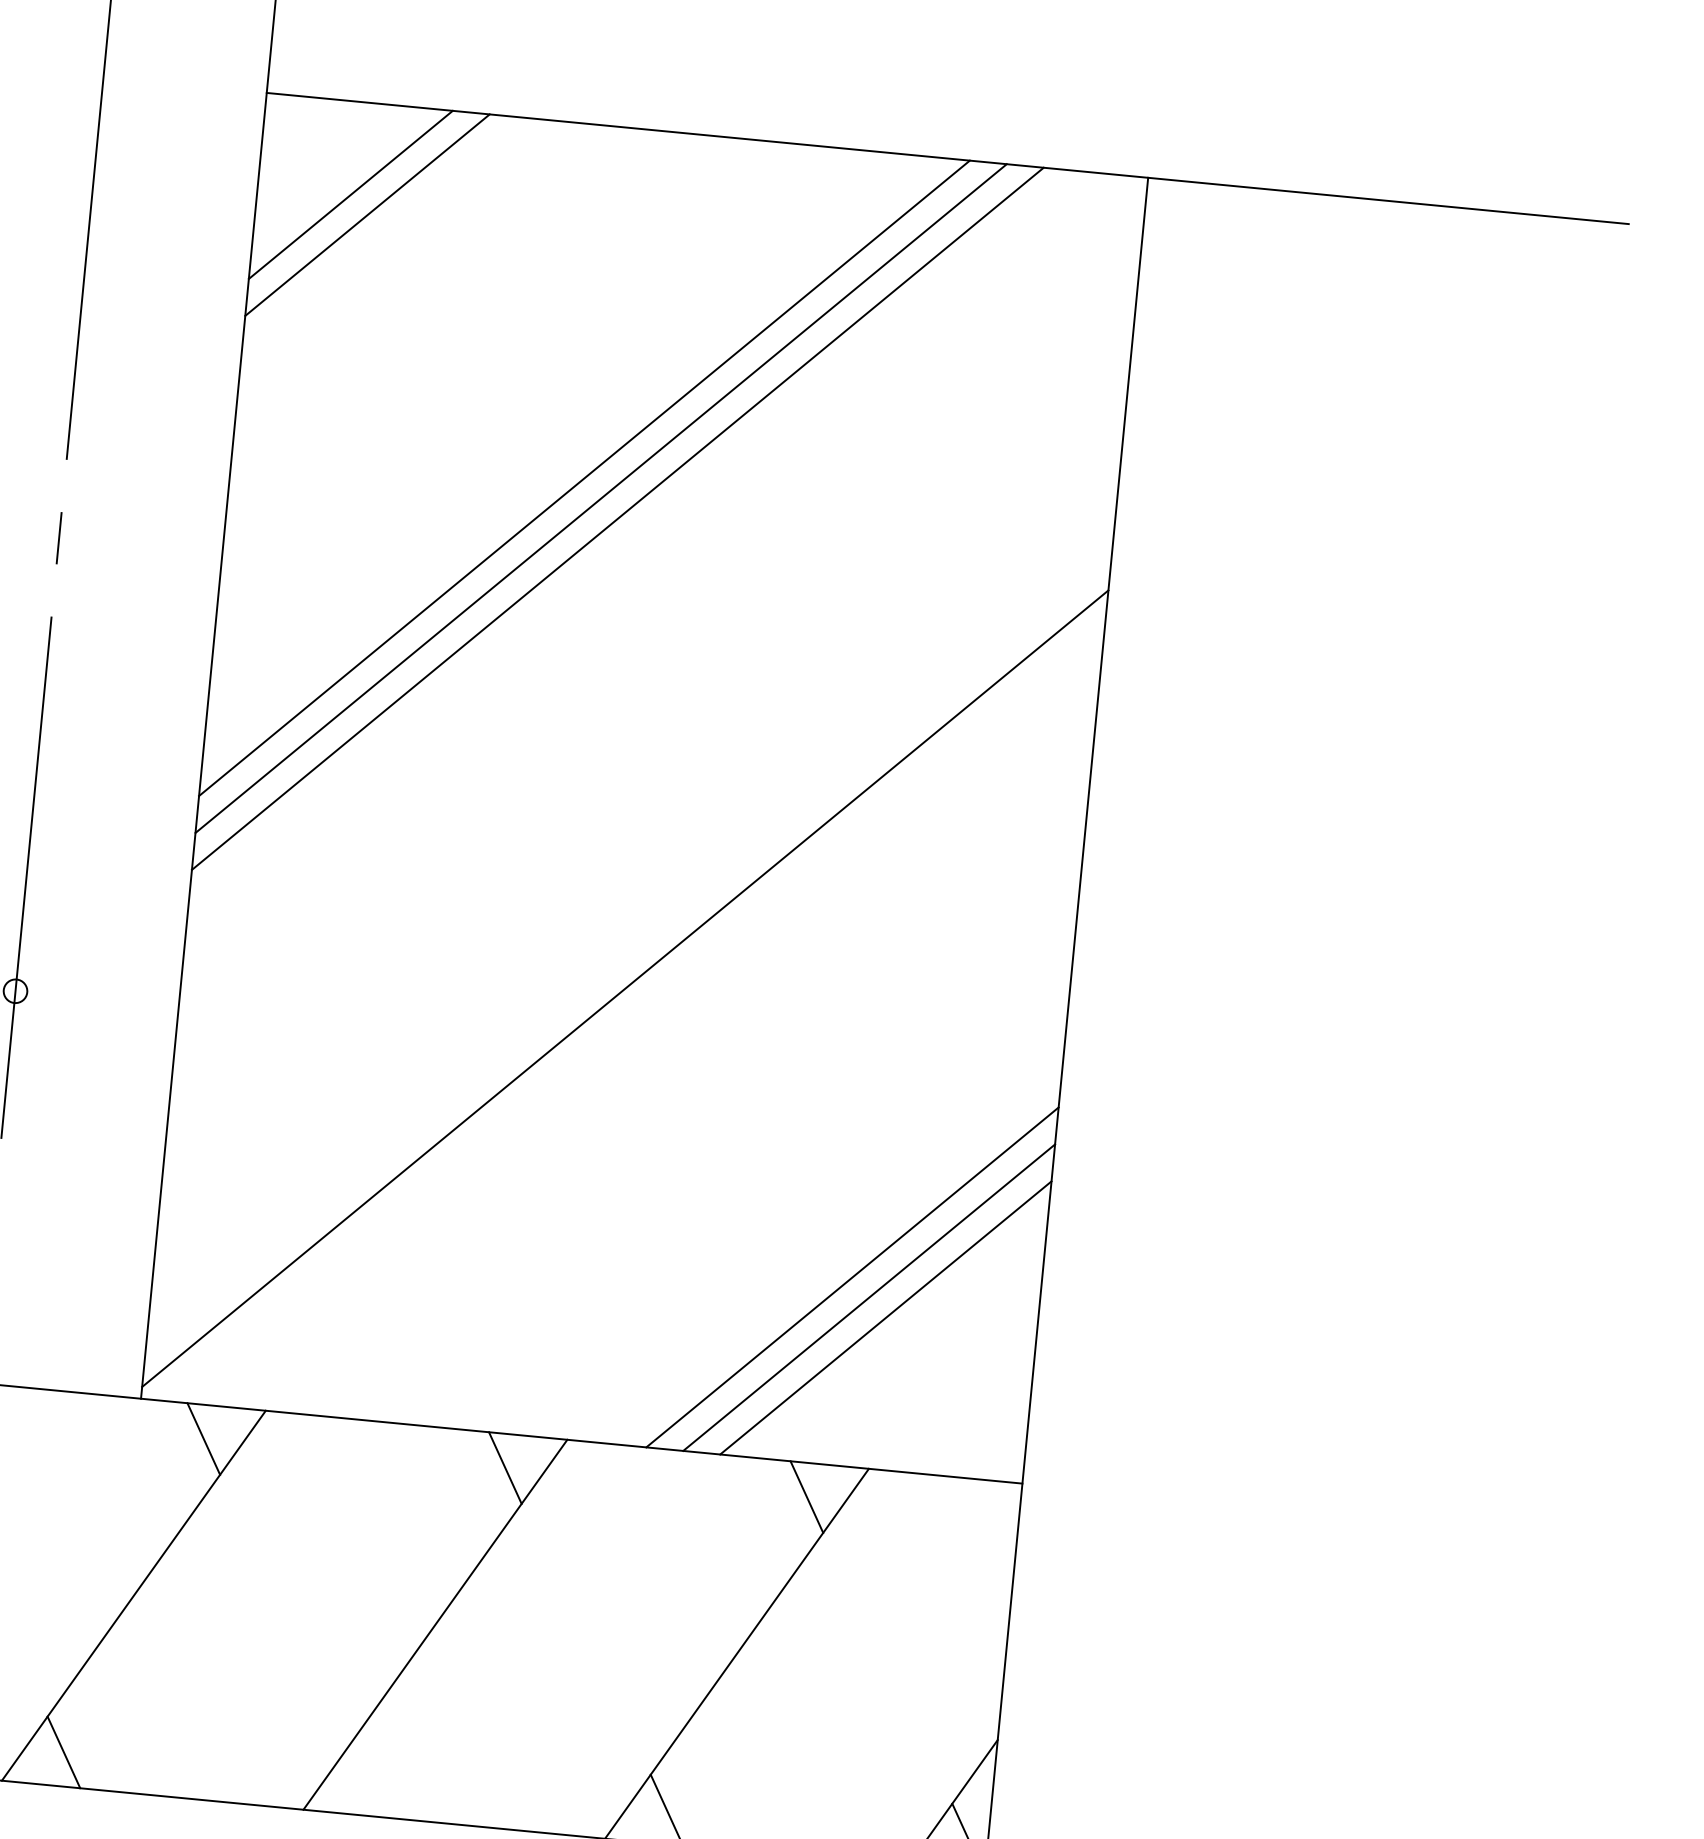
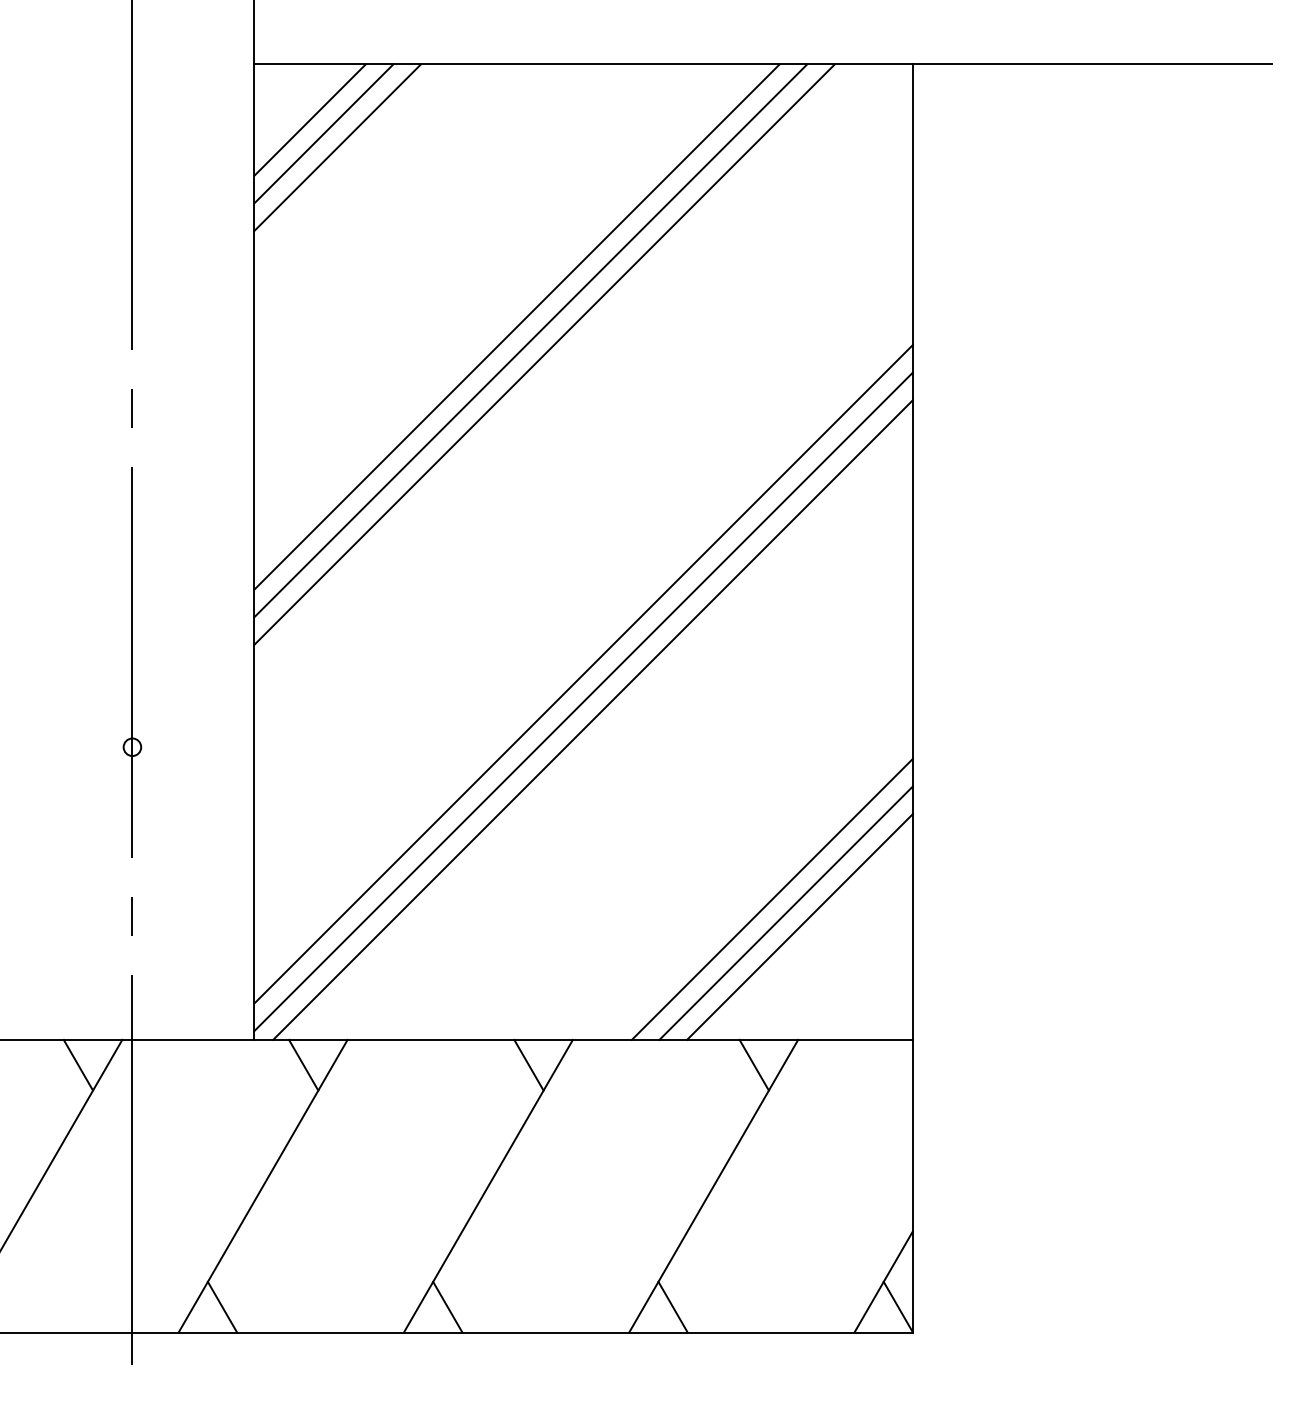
line: (333, 173) -> (309, 119), added
line: (628, 952) -> (583, 674), added
line: (634, 1013) -> (592, 719), added
line: (365, 1780) -> (447, 1306), added

